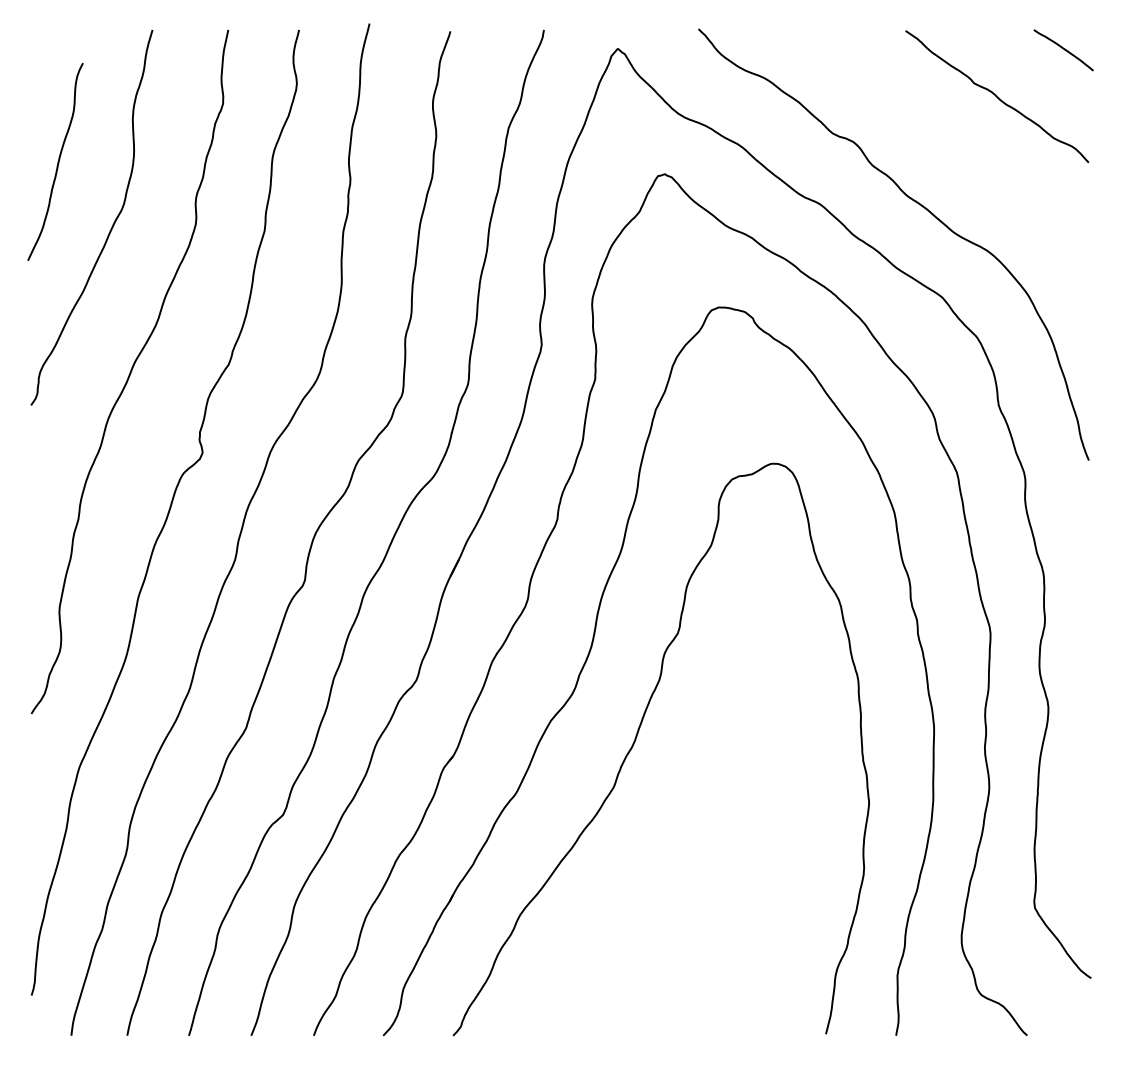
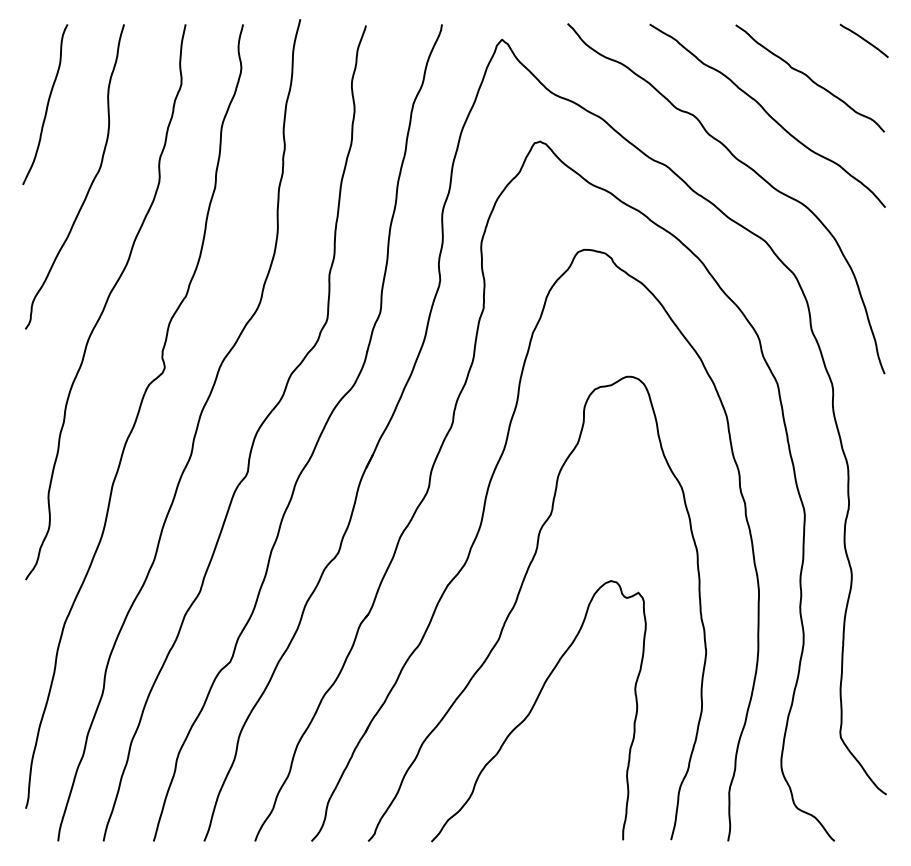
curve: (944, 140) -> (767, 114), added
curve: (56, 163) -> (46, 105), moved
curve: (656, 872) -> (533, 708), added

